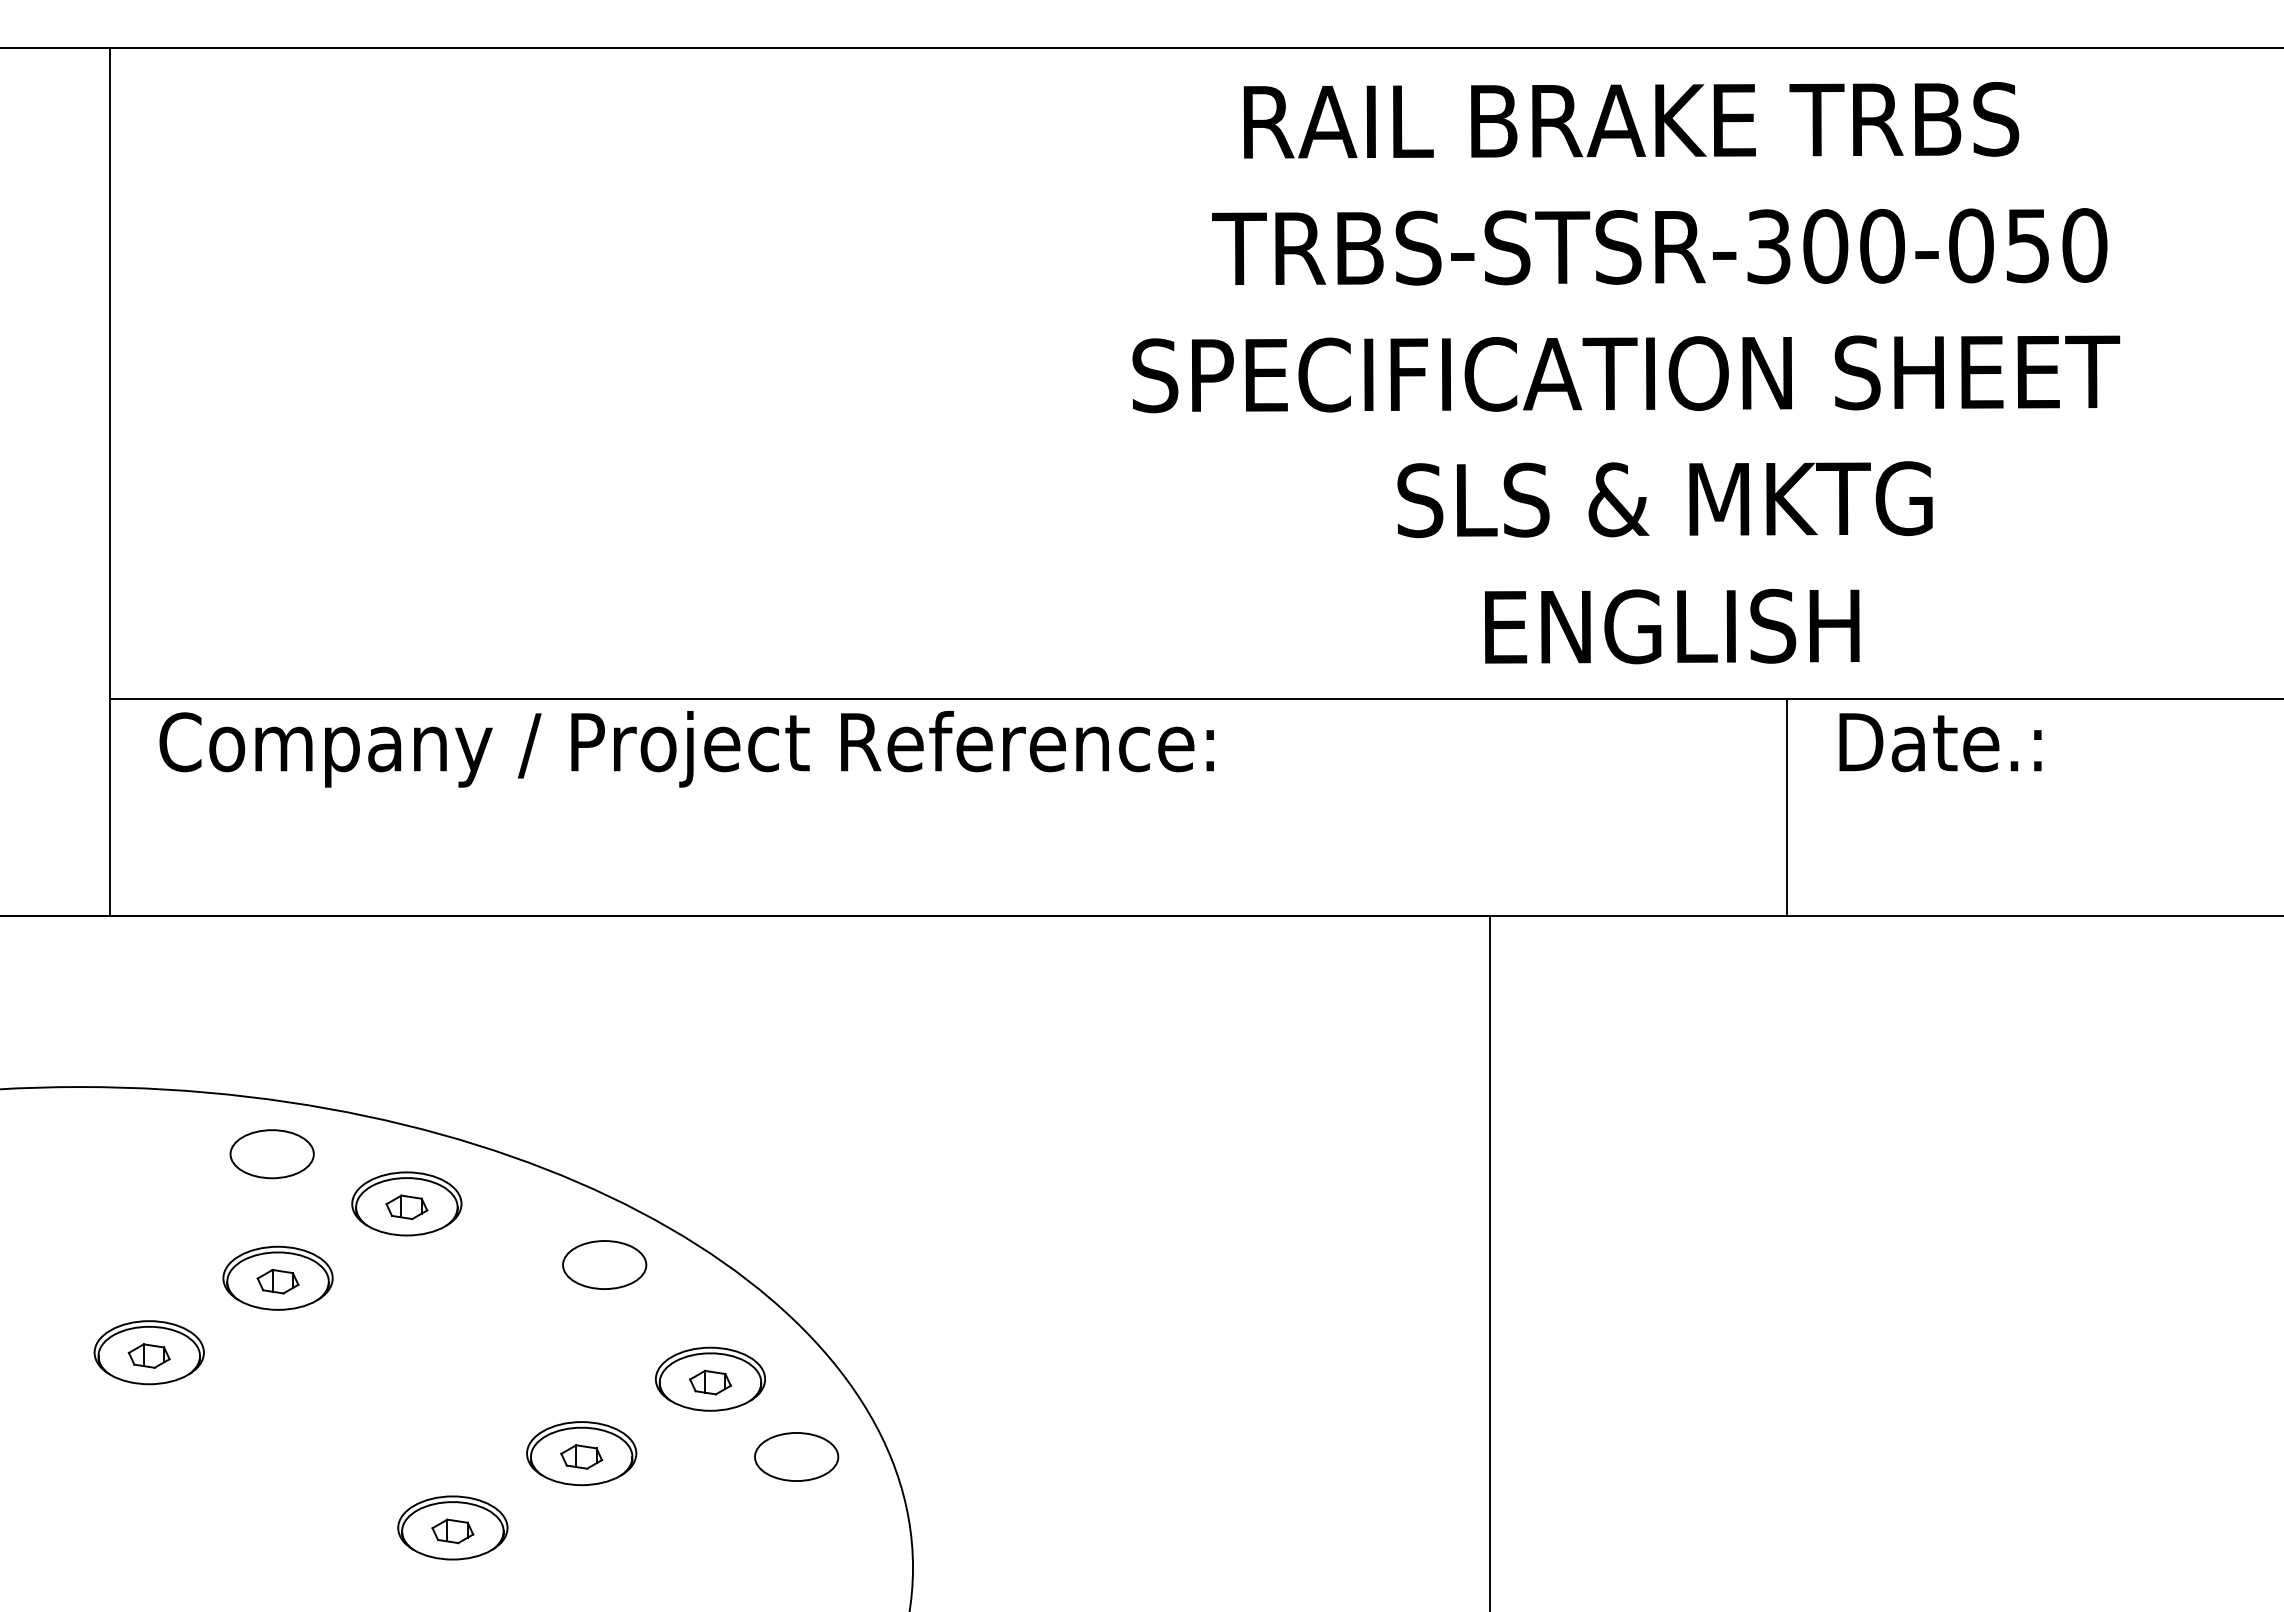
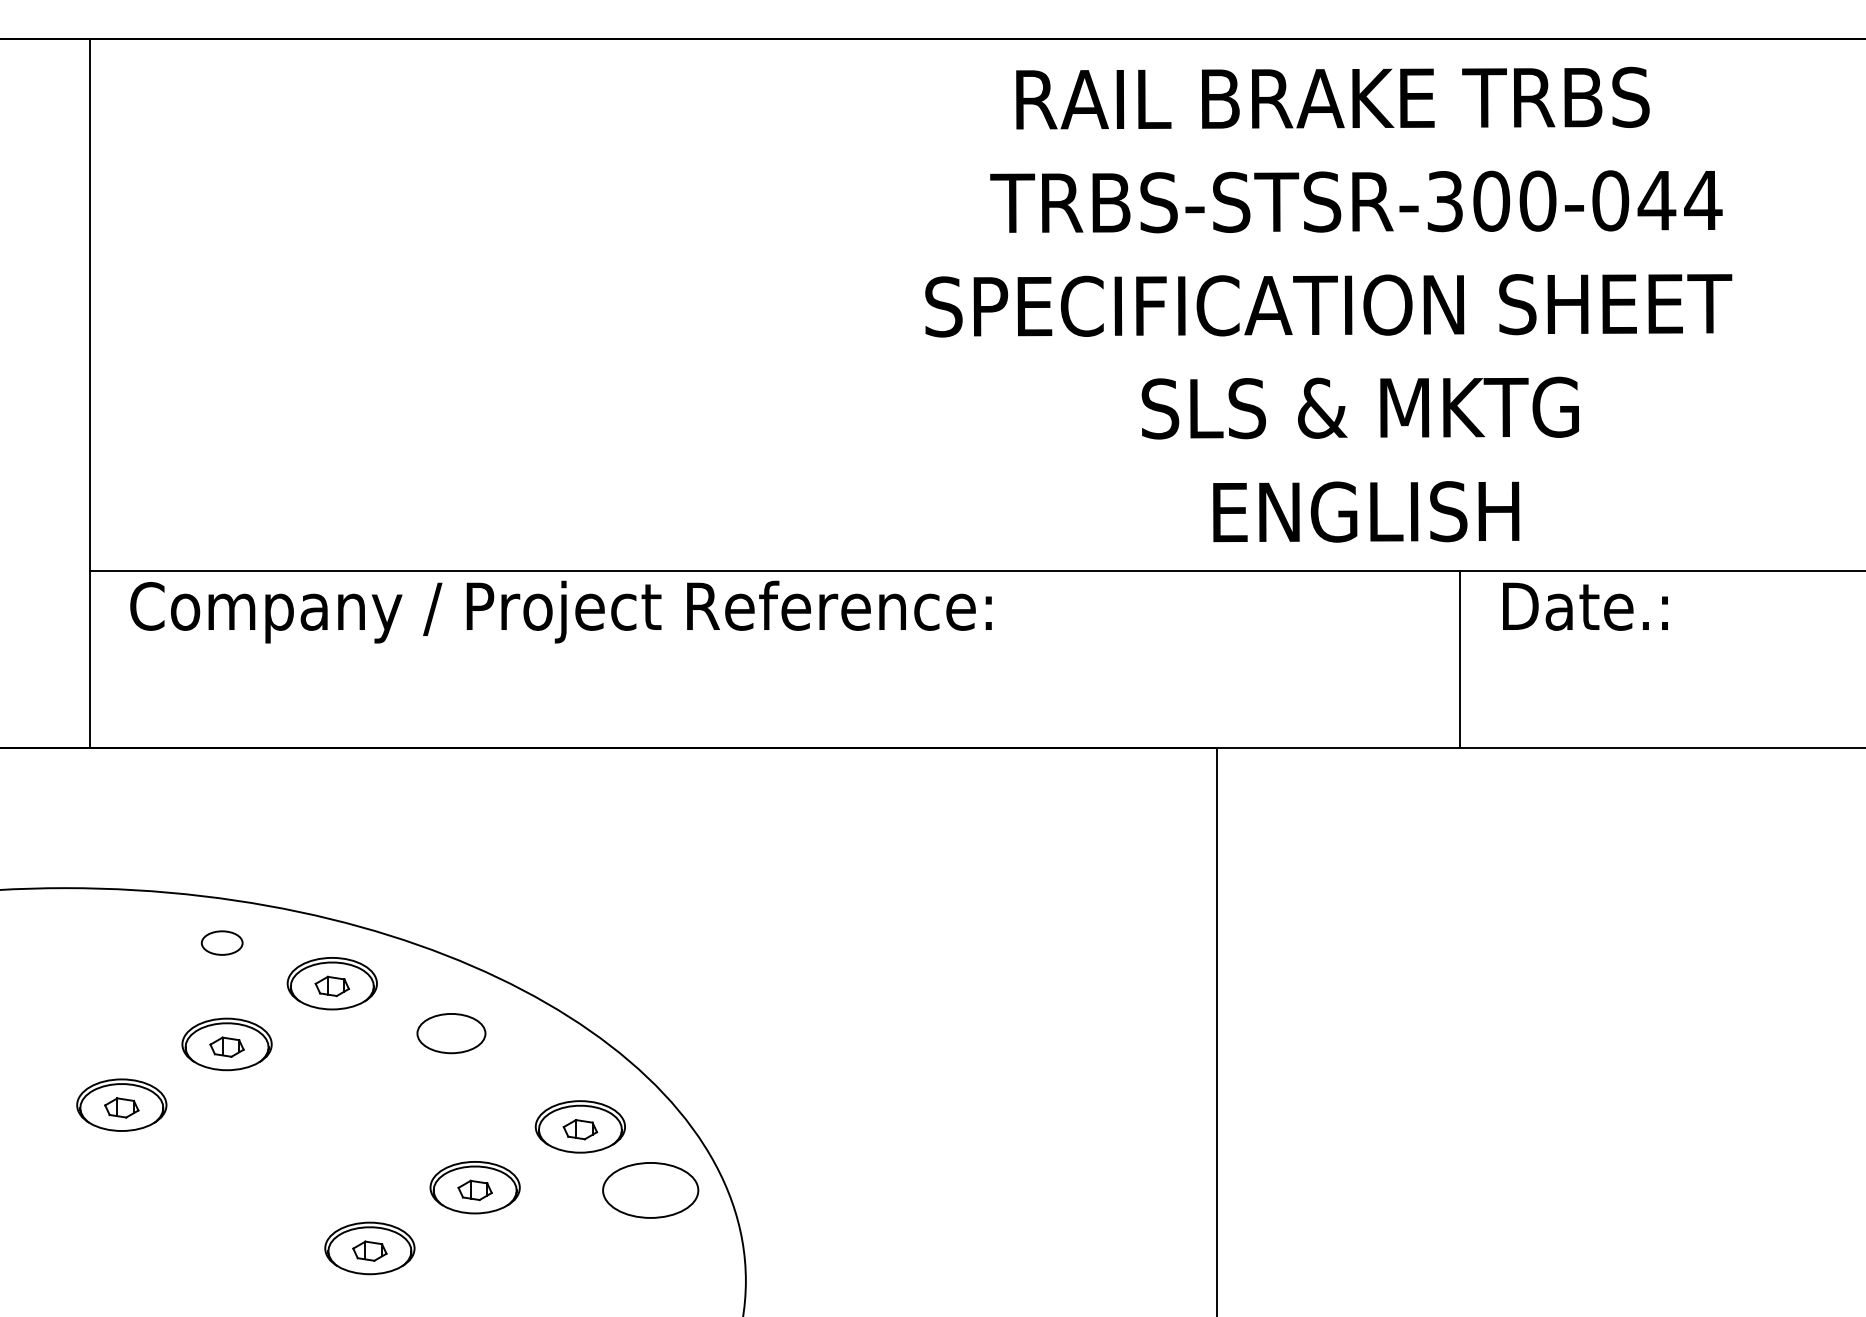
text: (2056, 245) -> (1680, 200), TRBS-STSR-300-050 -> TRBS-STSR-300-044
part: (271, 1154) -> (221, 943), size x0.6
part: (604, 1264) -> (451, 1033), moved
part: (796, 1456) -> (650, 1190), size x1.4

